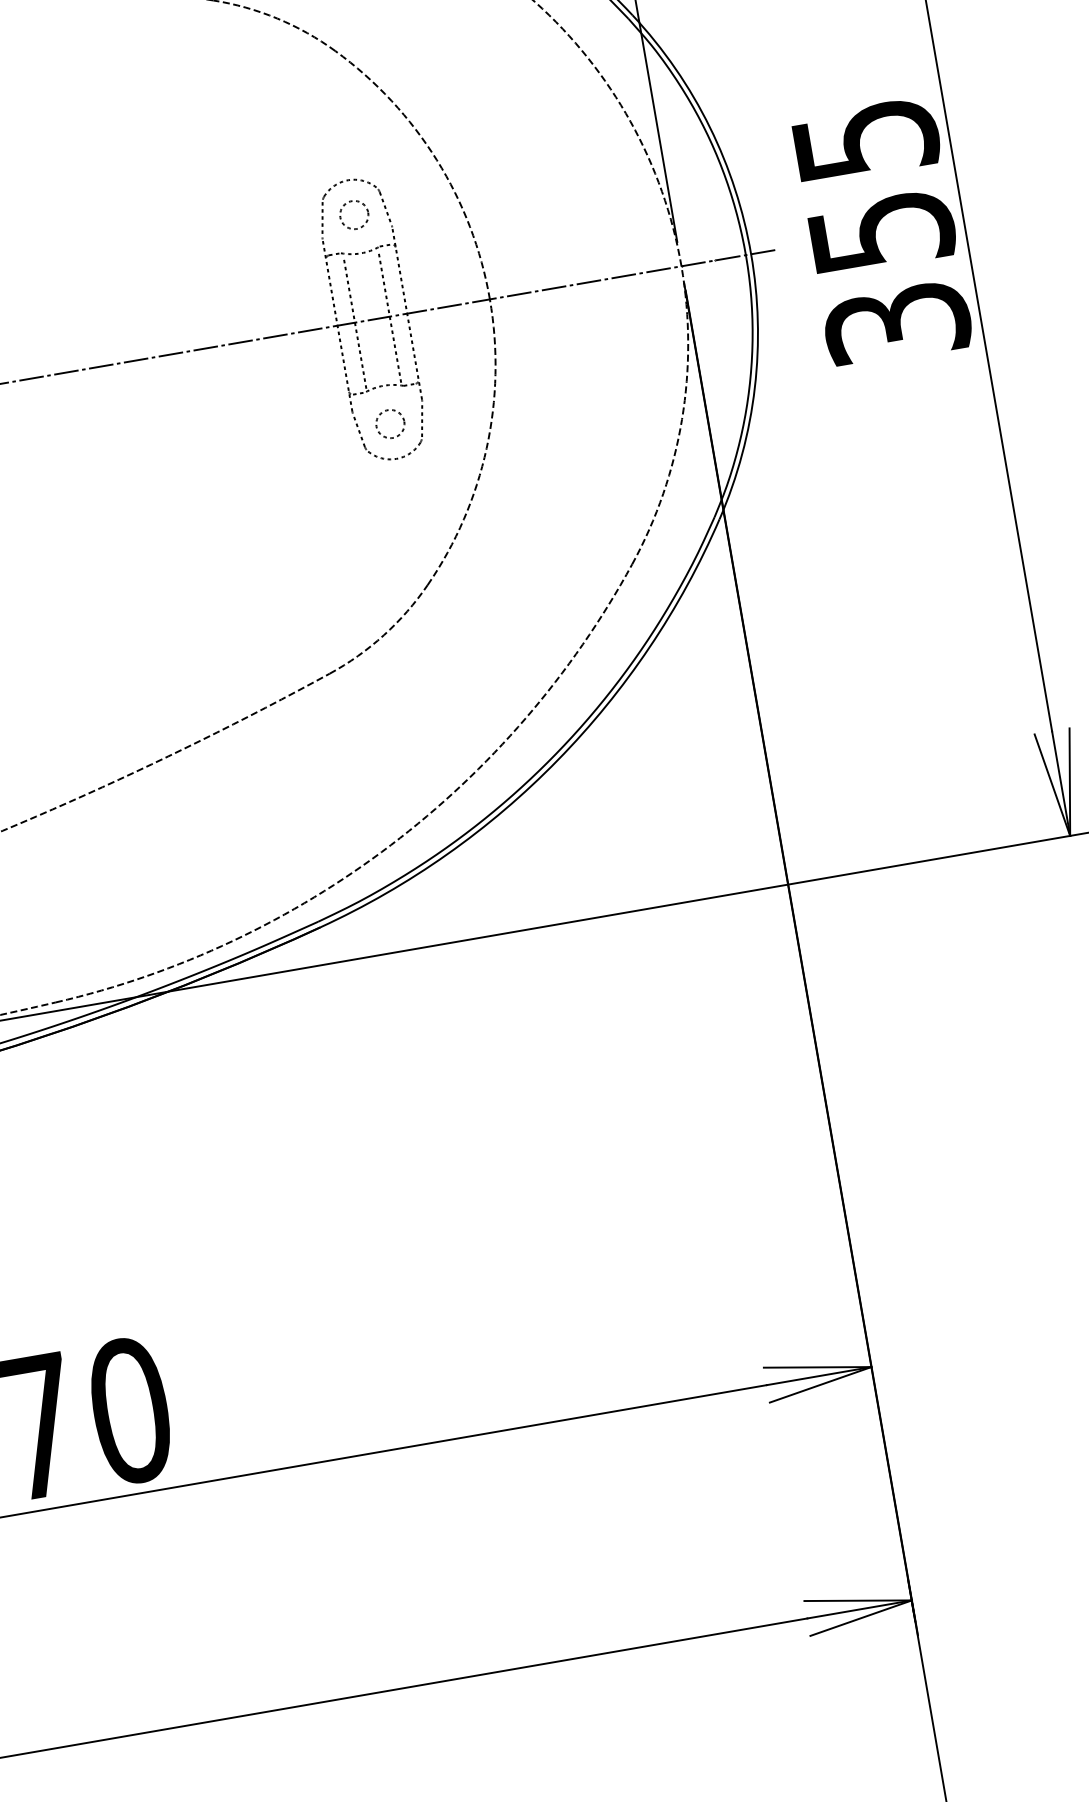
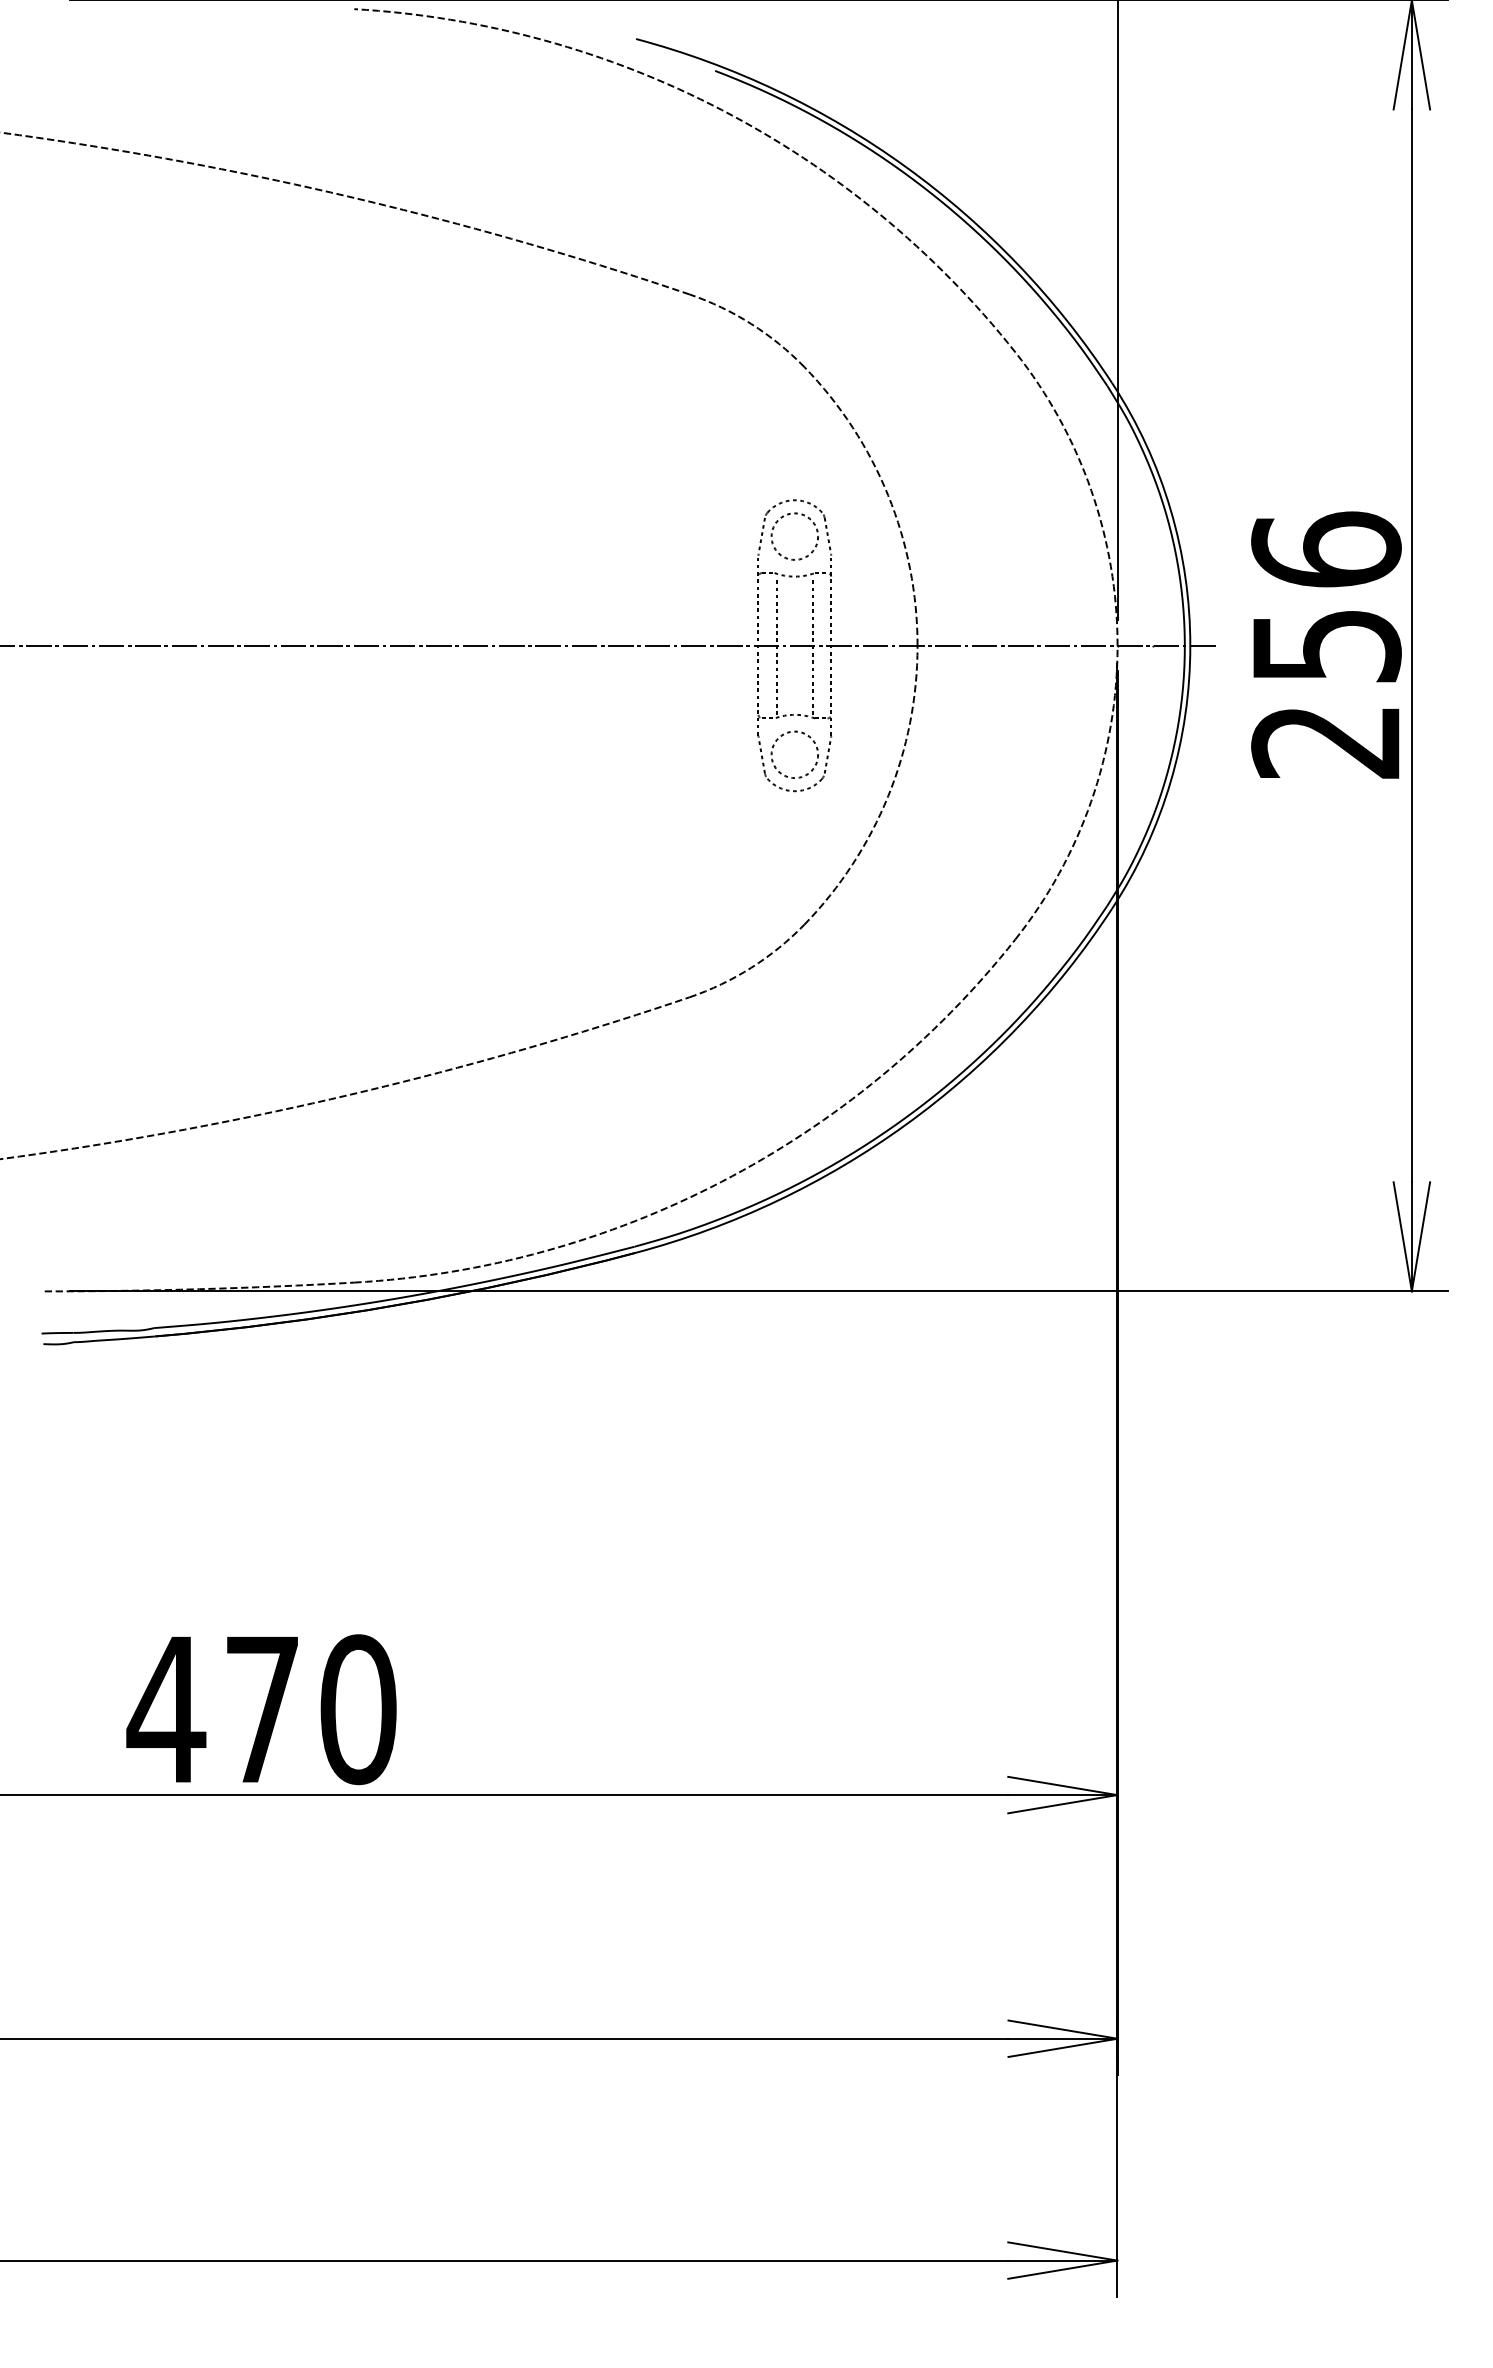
circle: (353, 214) -> (794, 536), size x1.6
text: (881, 230) -> (1326, 644), 355 -> 256
circle: (390, 423) -> (794, 754), size x1.6

